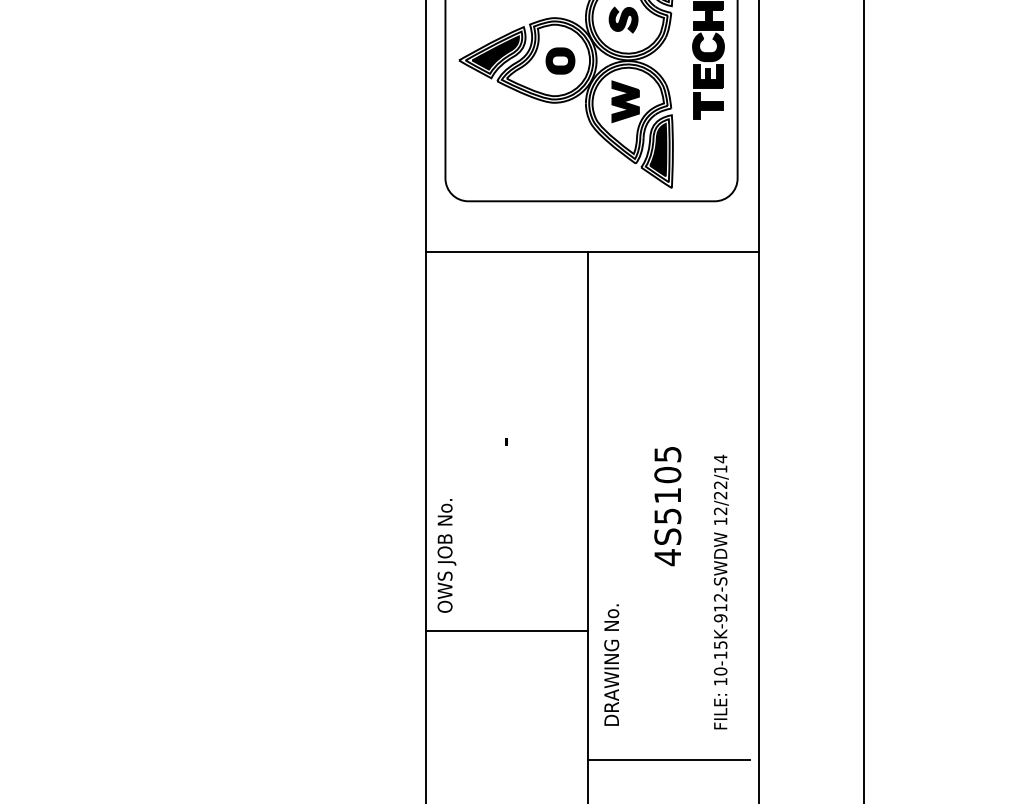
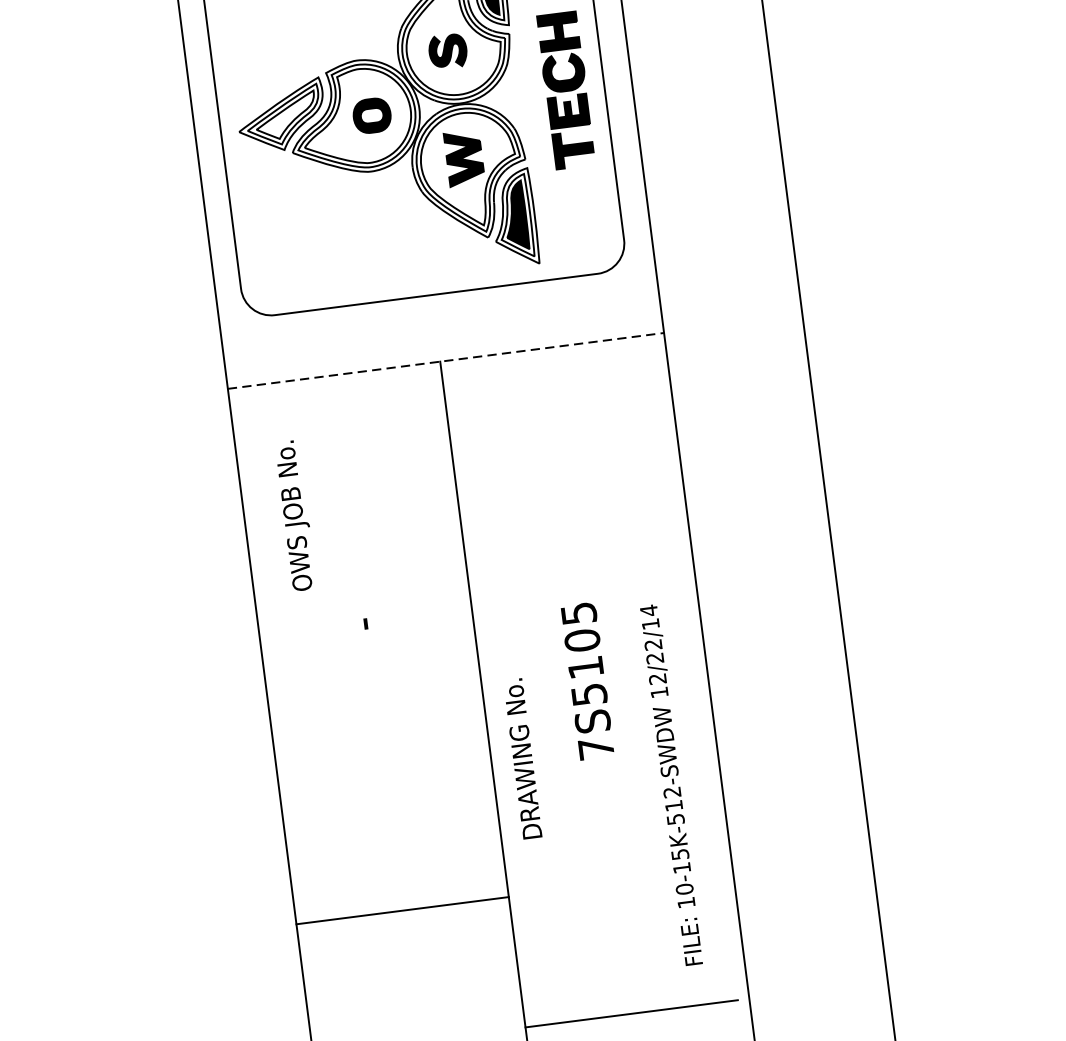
fill: (495, 52) -> (285, 115), removed
line: (592, 252) -> (446, 361), solid -> dashed
text: (446, 555) -> (295, 515), moved
text: (667, 557) -> (595, 748), 4S5105 -> 7S5105
text: (720, 618) -> (675, 819), 10-15K-912-SWDW -> 10-15K-512-SWDW
line: (506, 631) -> (402, 910), moved
text: (611, 664) -> (522, 758), moved

